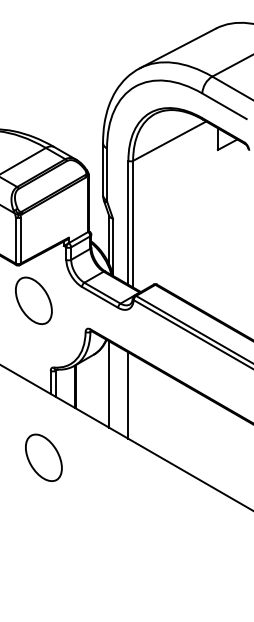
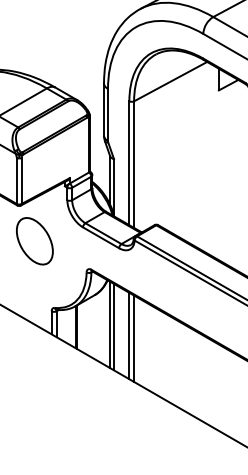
line: (113, 386) -> (114, 326), added
line: (133, 398) -> (134, 338), added
part: (43, 457) -> (44, 397), removed

